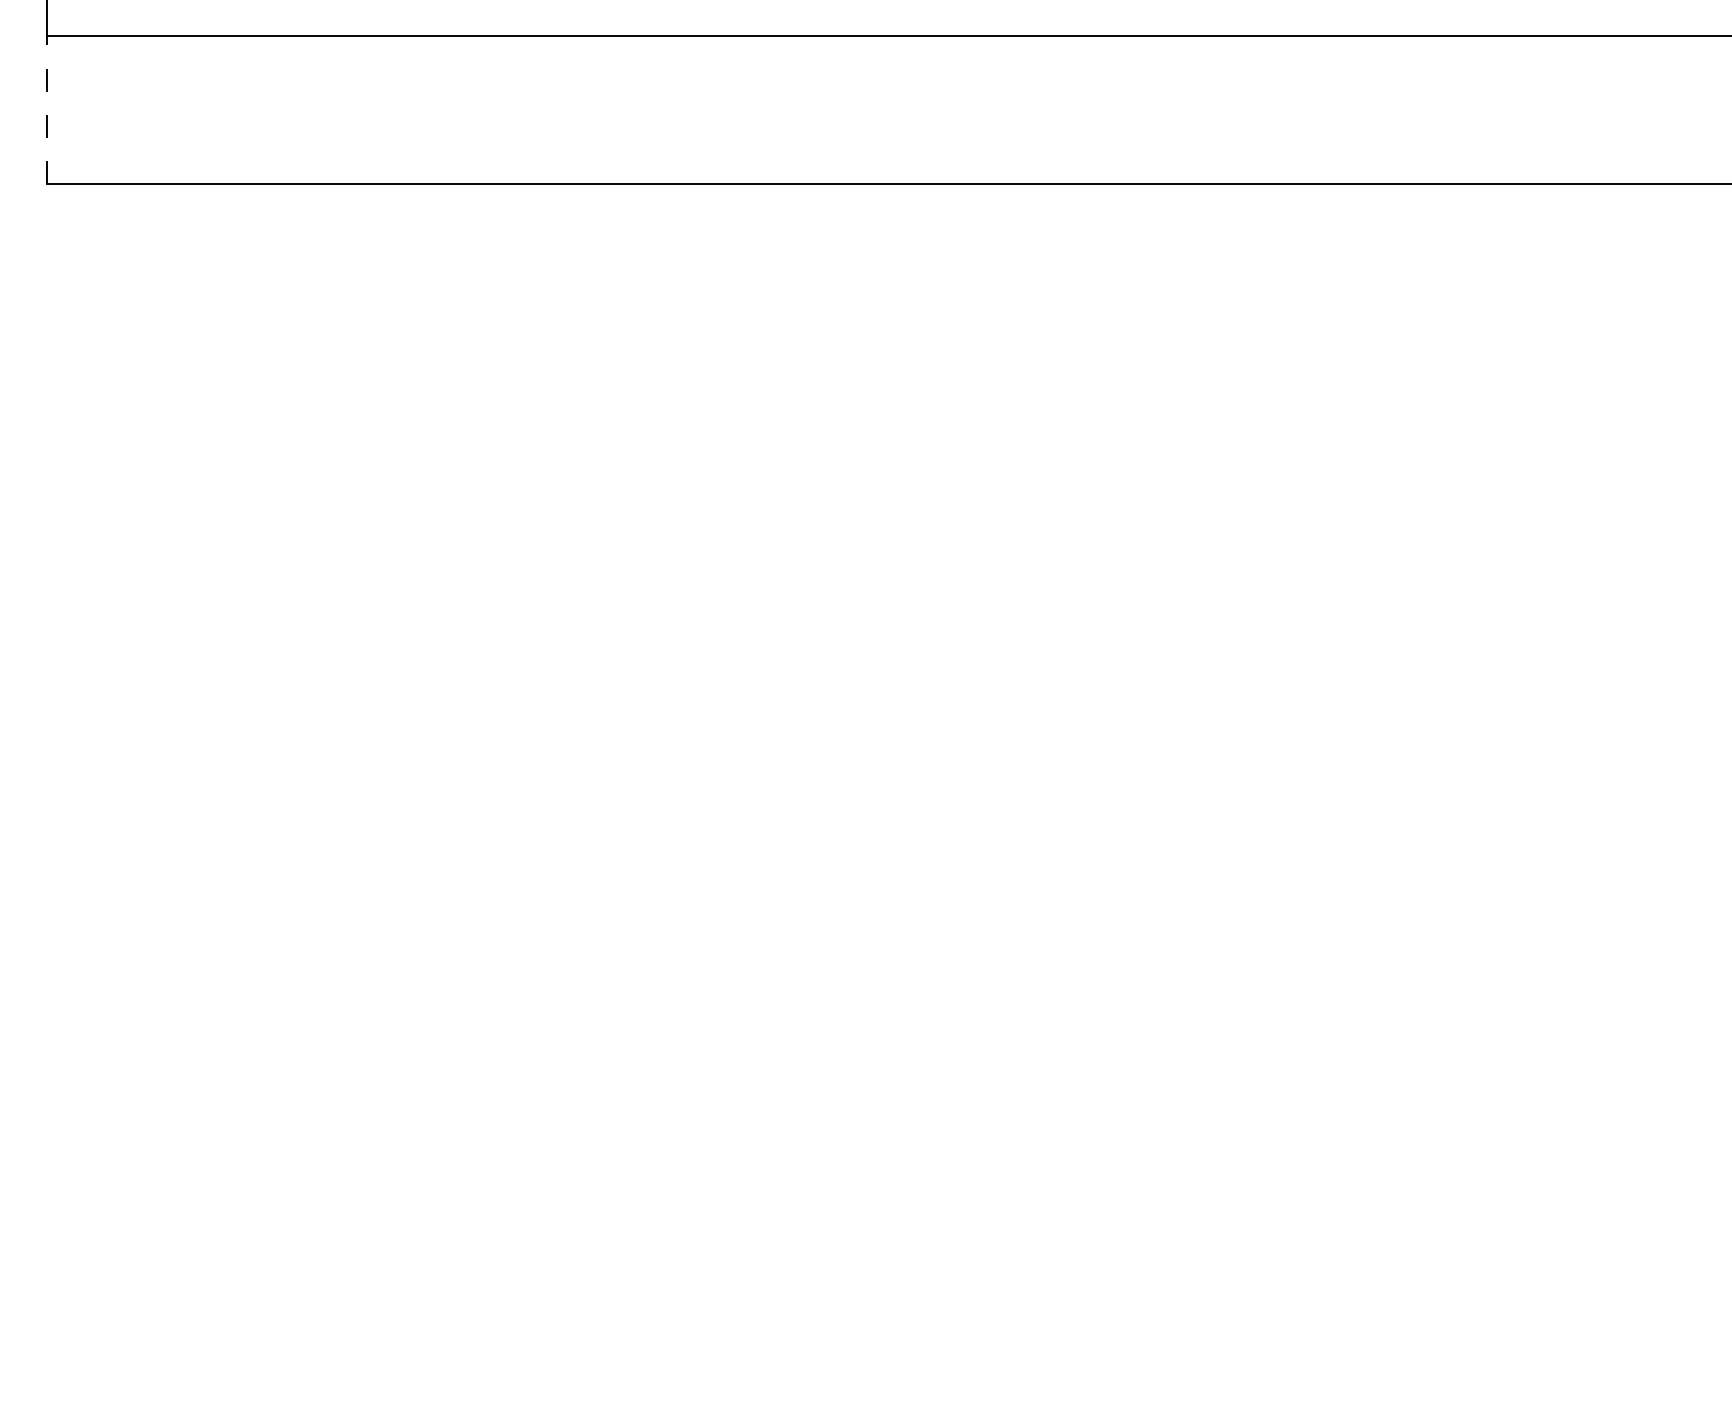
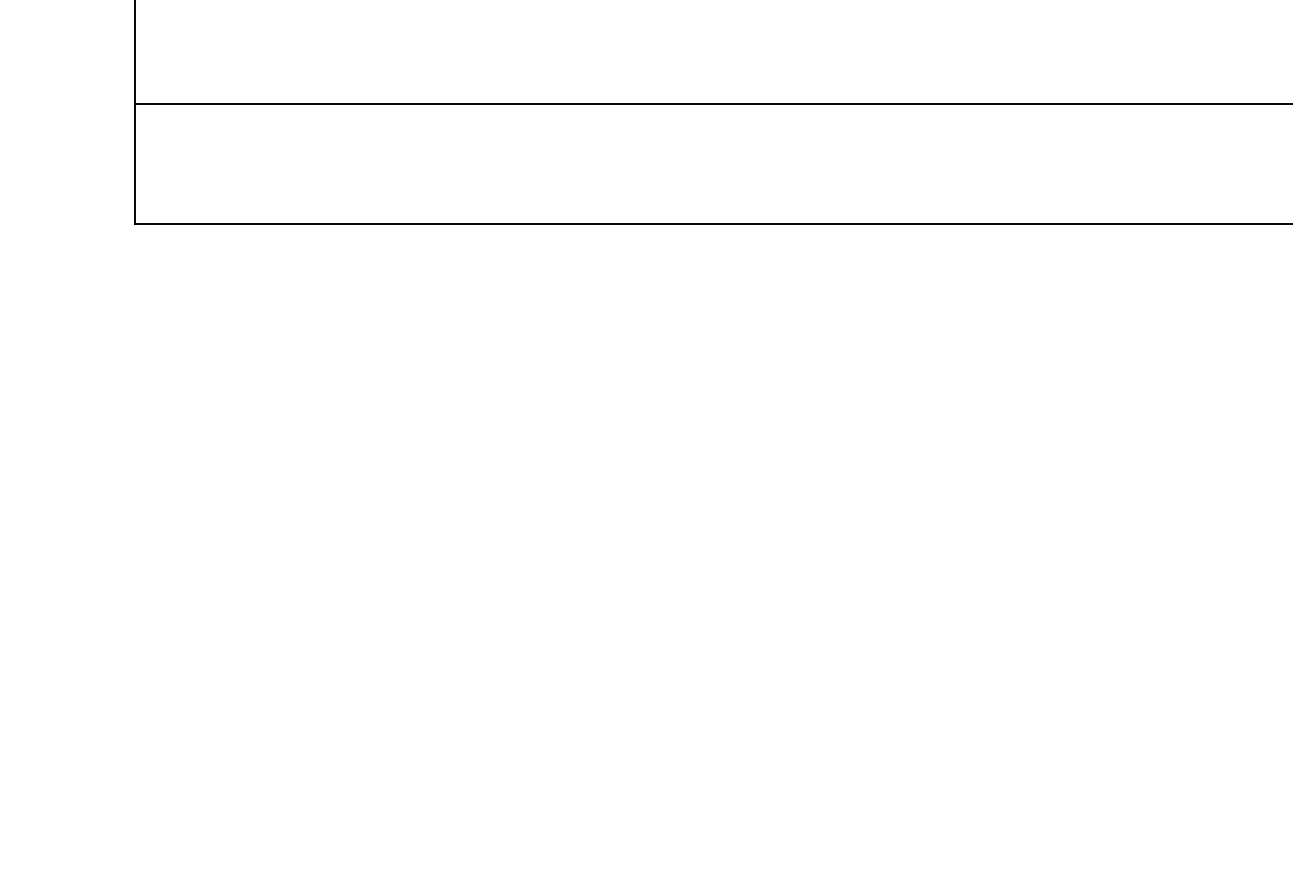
line: (47, 109) -> (135, 163), dashed -> solid

